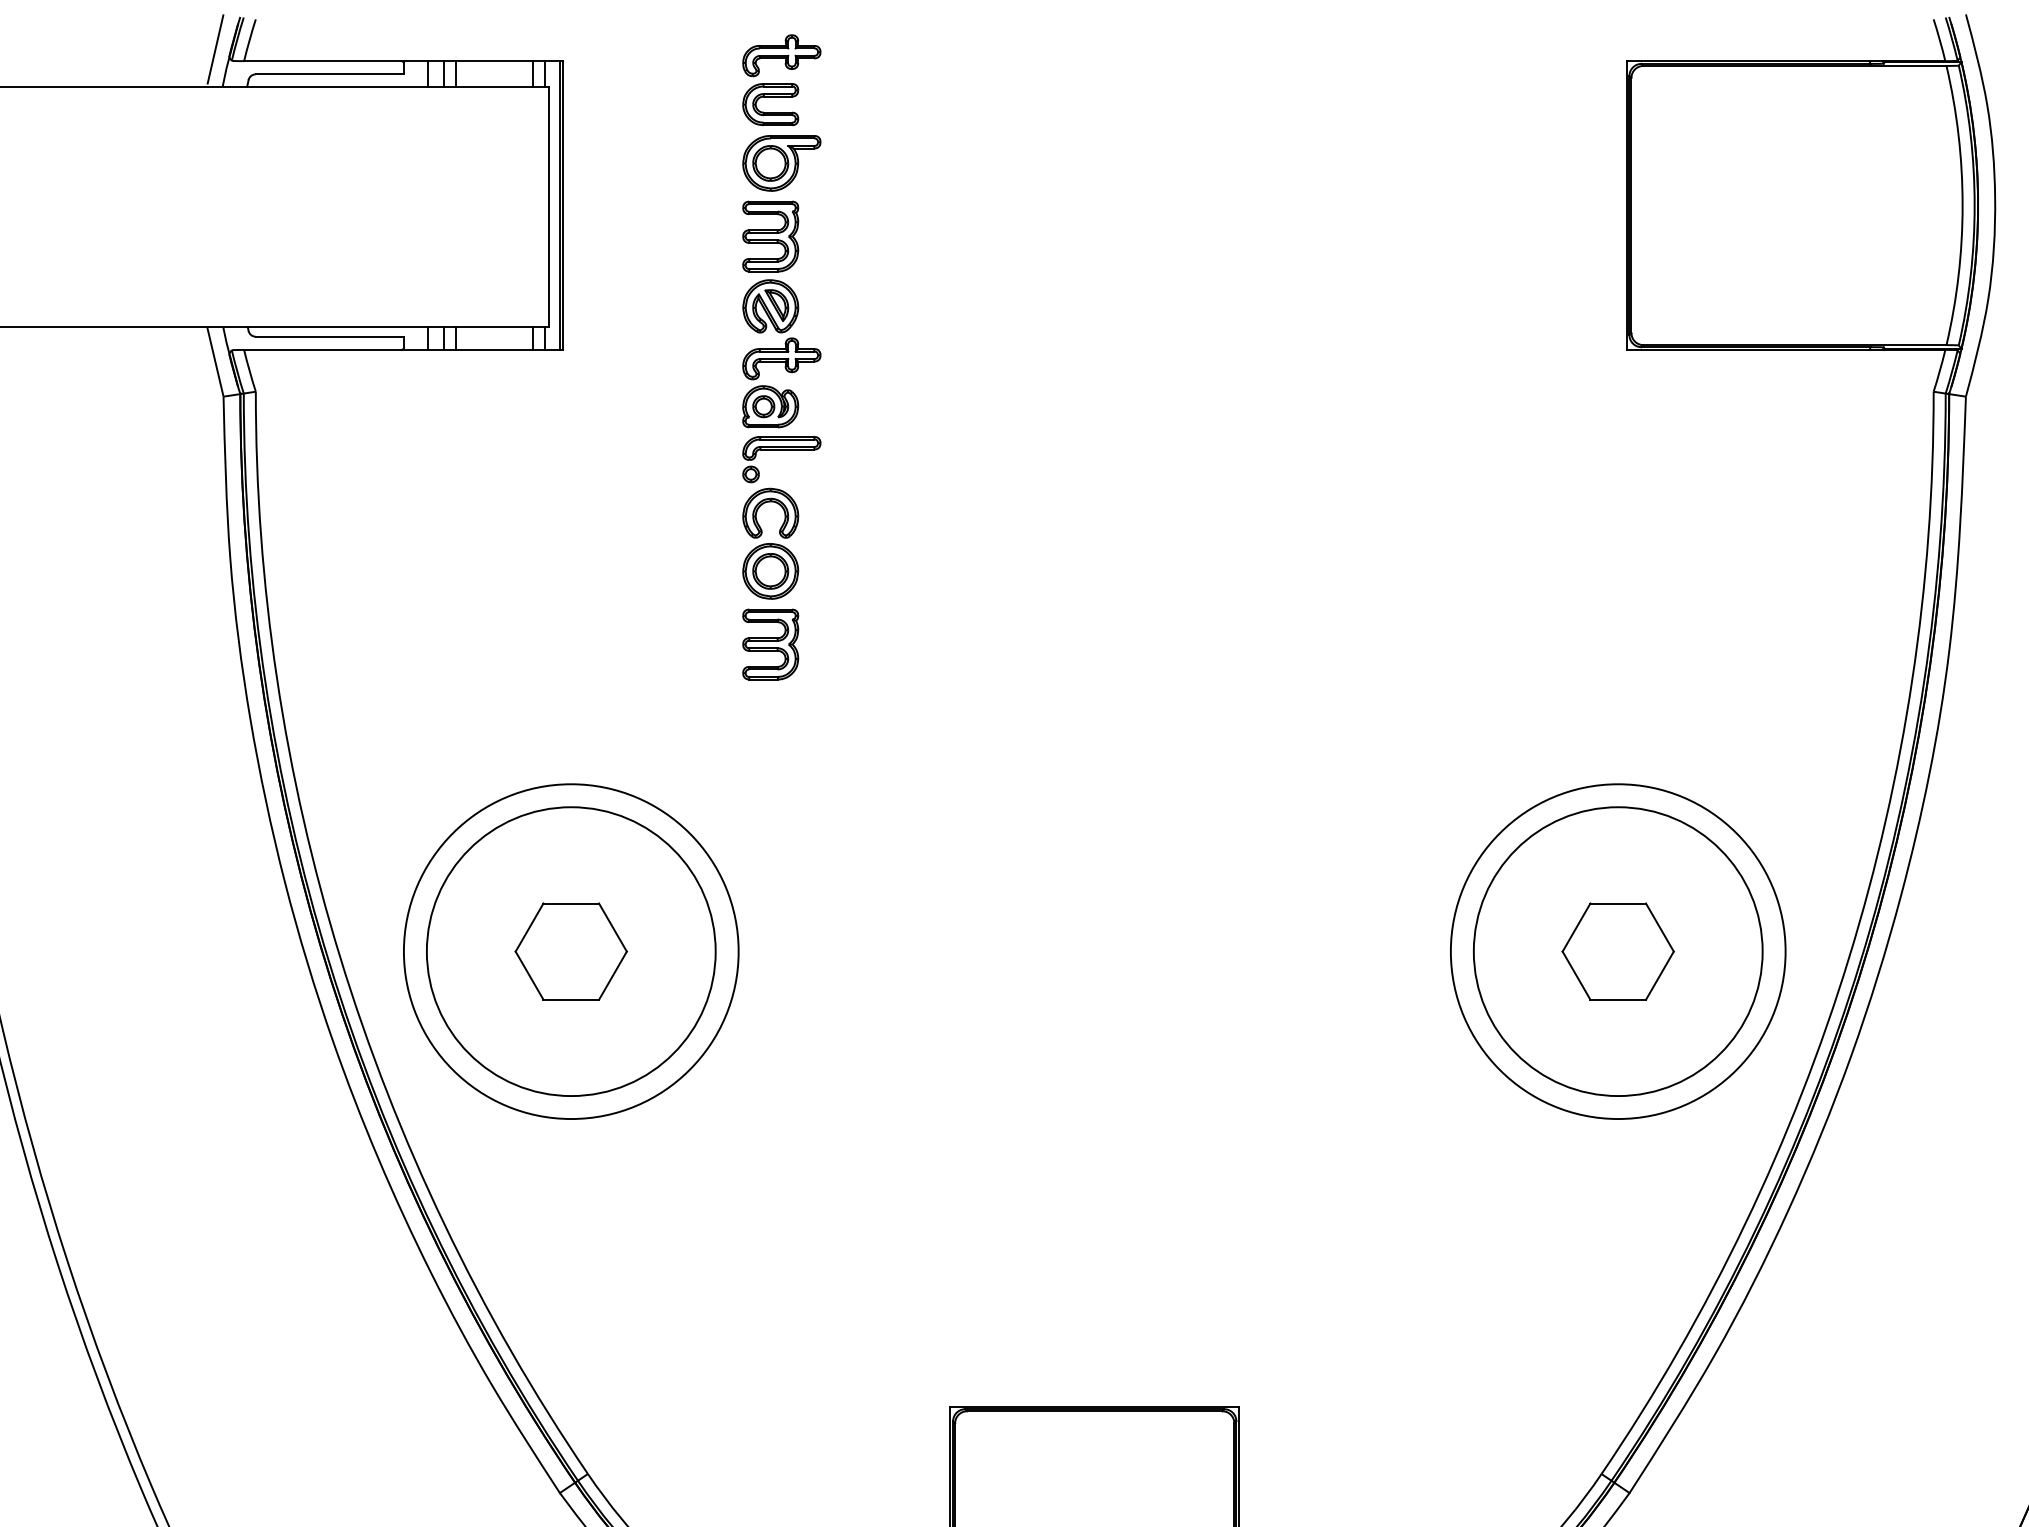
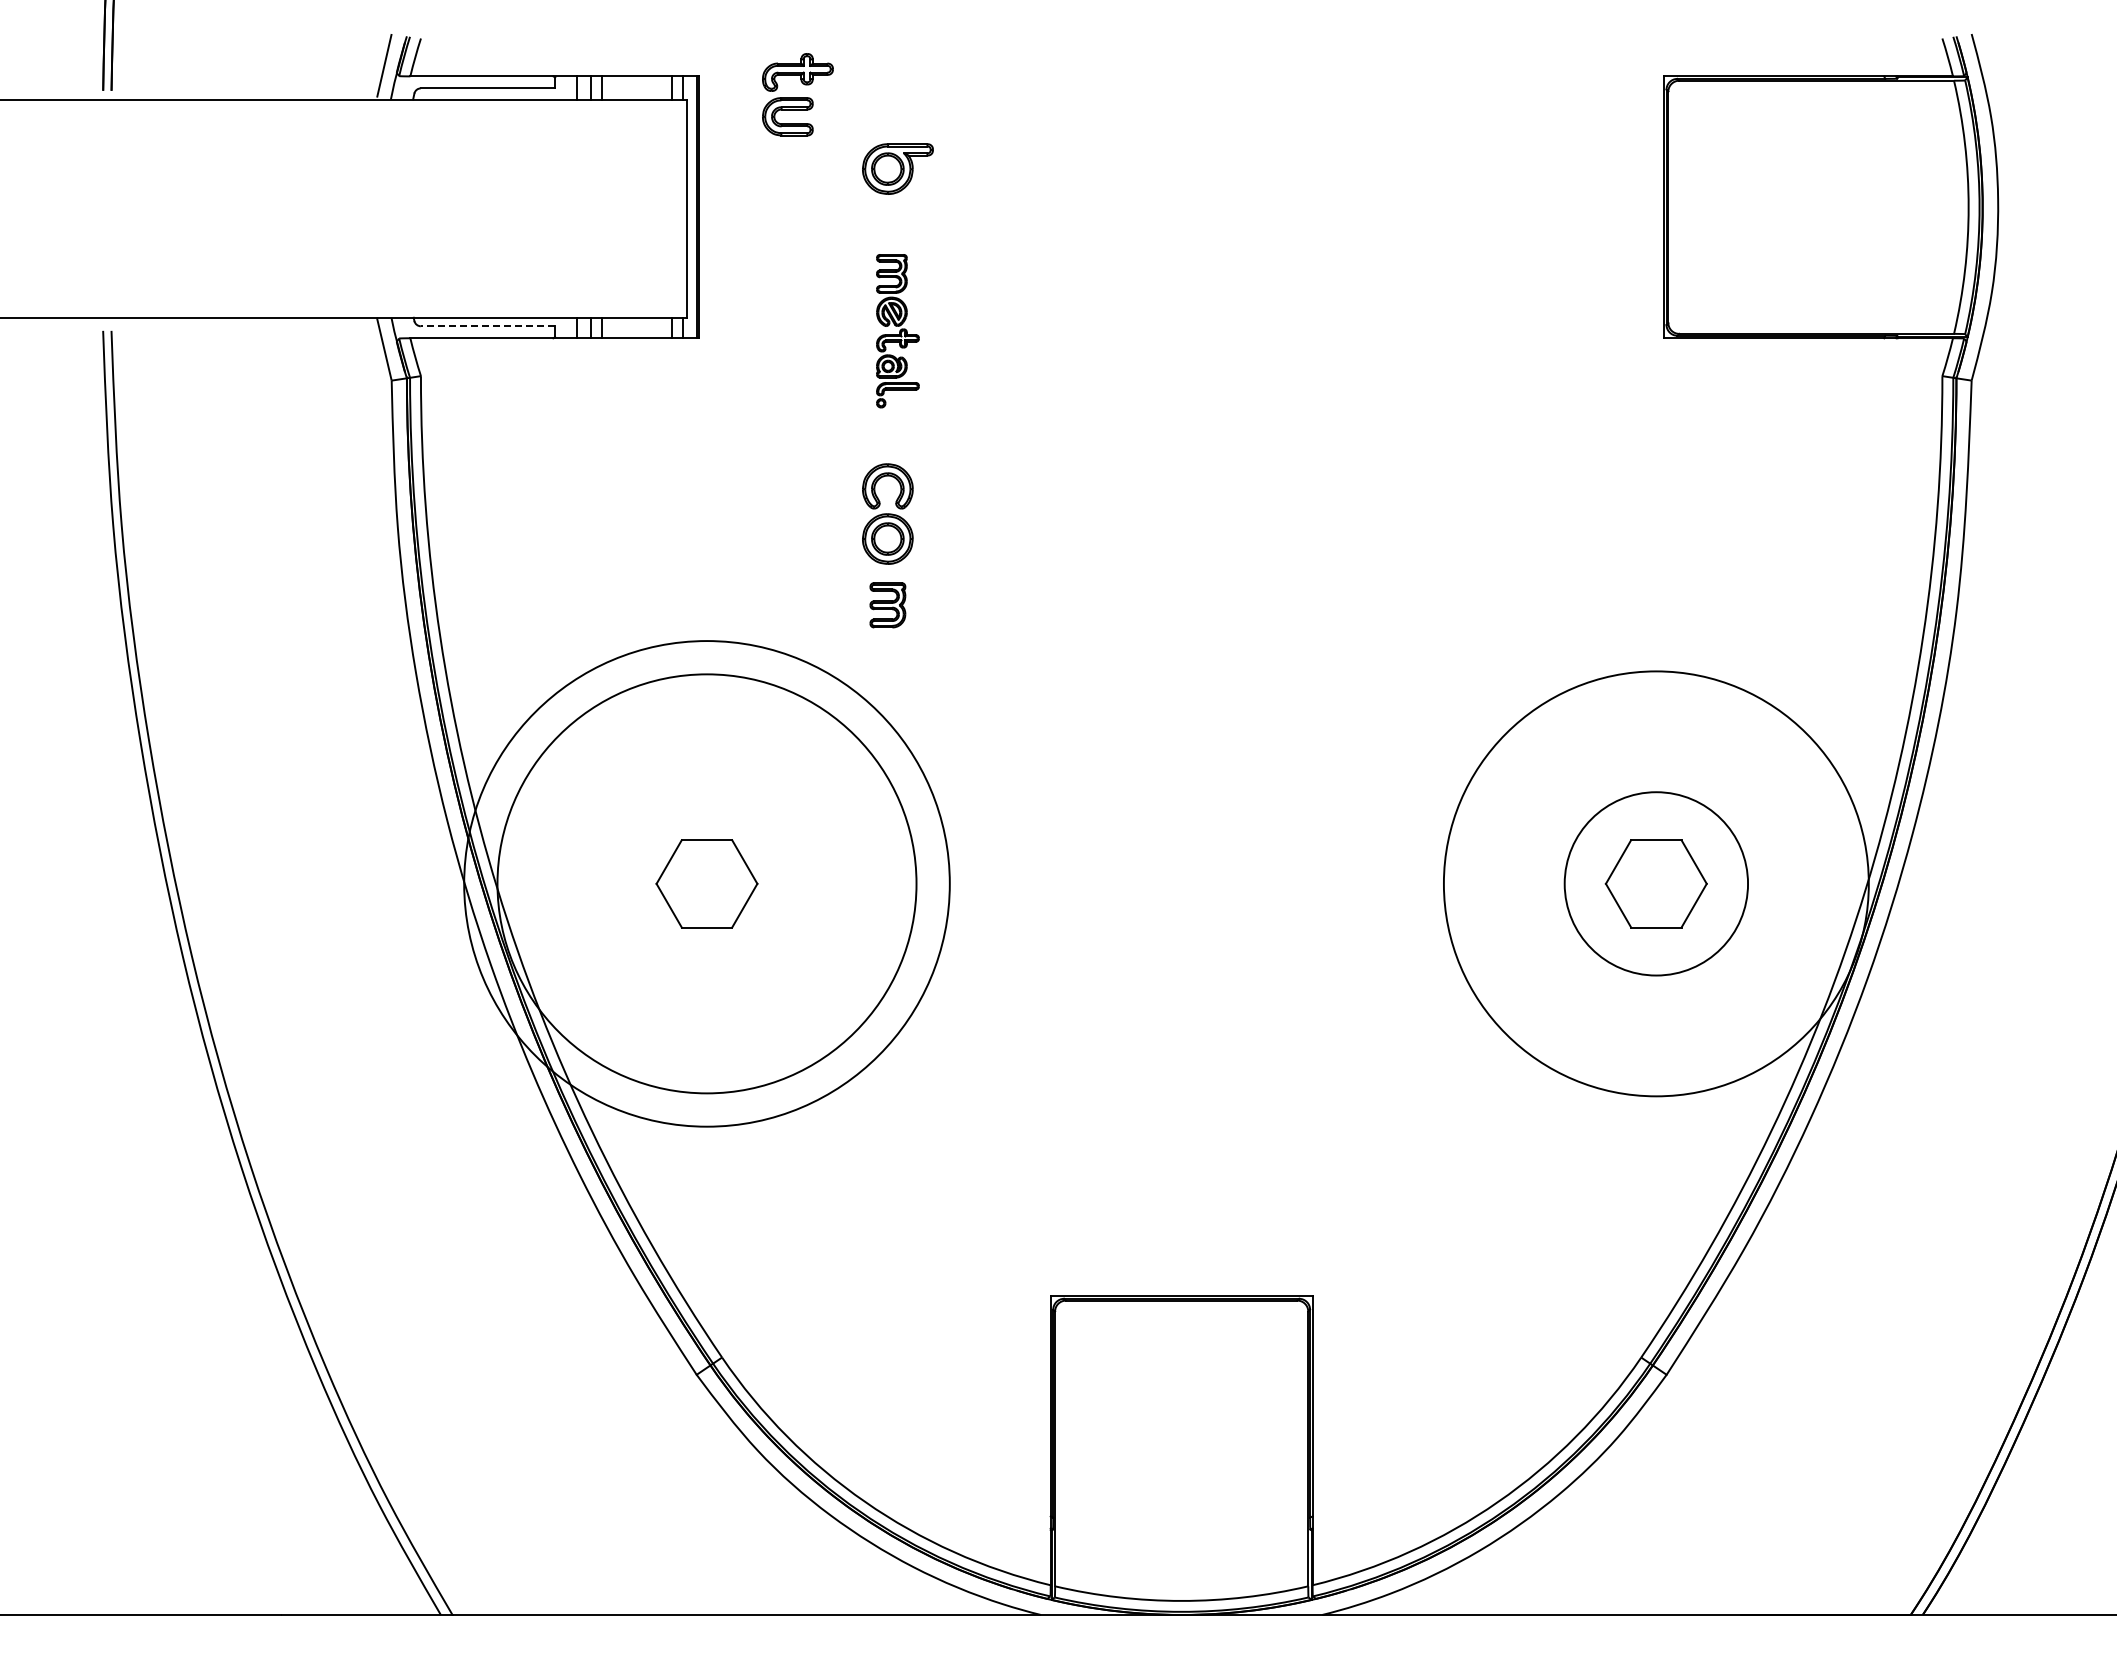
part: (781, 80) -> (797, 94), moved
line: (329, 336) -> (487, 326), solid -> dashed
part: (781, 342) -> (897, 331), size x0.6
part: (770, 643) -> (887, 604), size x0.7
circle: (570, 951) -> (706, 883), size x1.6
circle: (570, 951) -> (706, 883), size x1.6
circle: (1618, 951) -> (1656, 883), size x0.7
circle: (1618, 951) -> (1656, 883), size x1.4

